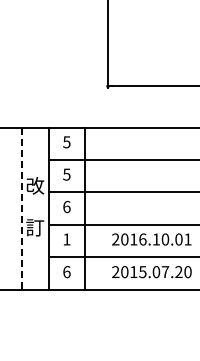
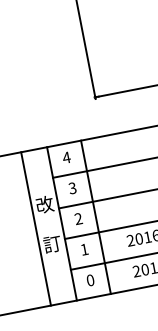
text: (66, 142) -> (66, 158), 5 -> 4
text: (66, 173) -> (72, 187), 5 -> 3
text: (66, 206) -> (78, 218), 6 -> 2
line: (21, 209) -> (36, 229), dashed -> solid
text: (66, 271) -> (90, 279), 6 -> 0

